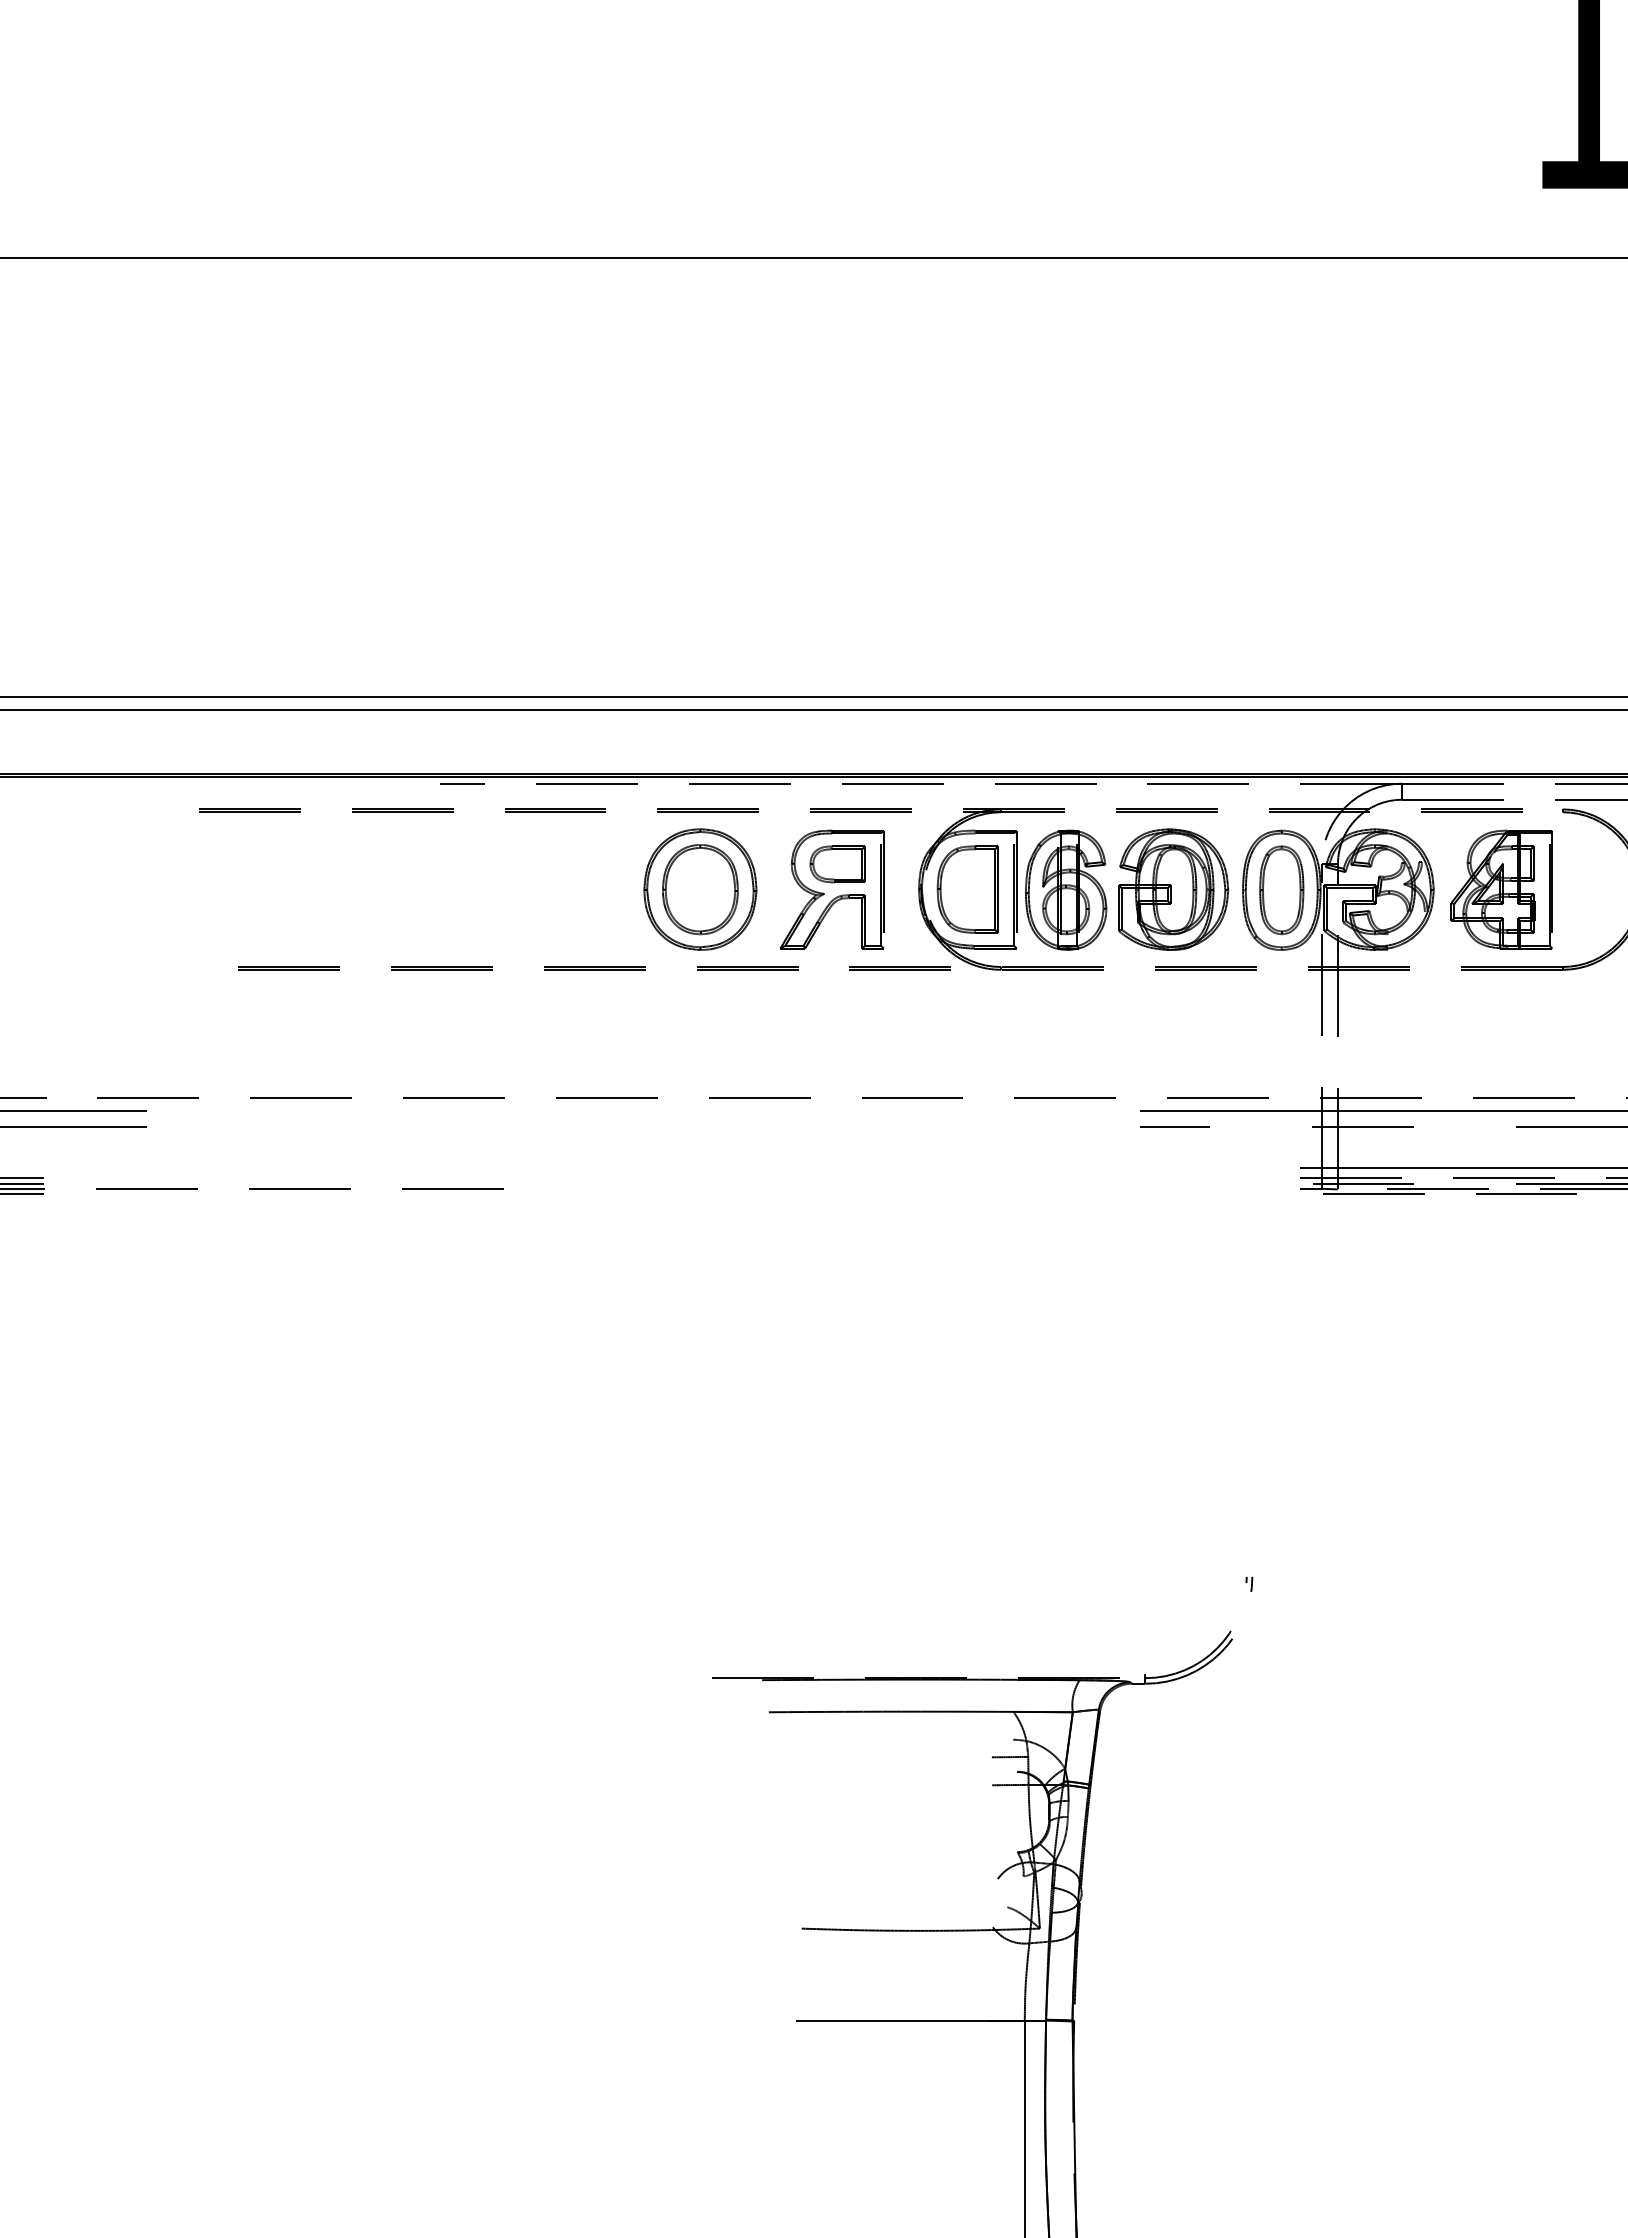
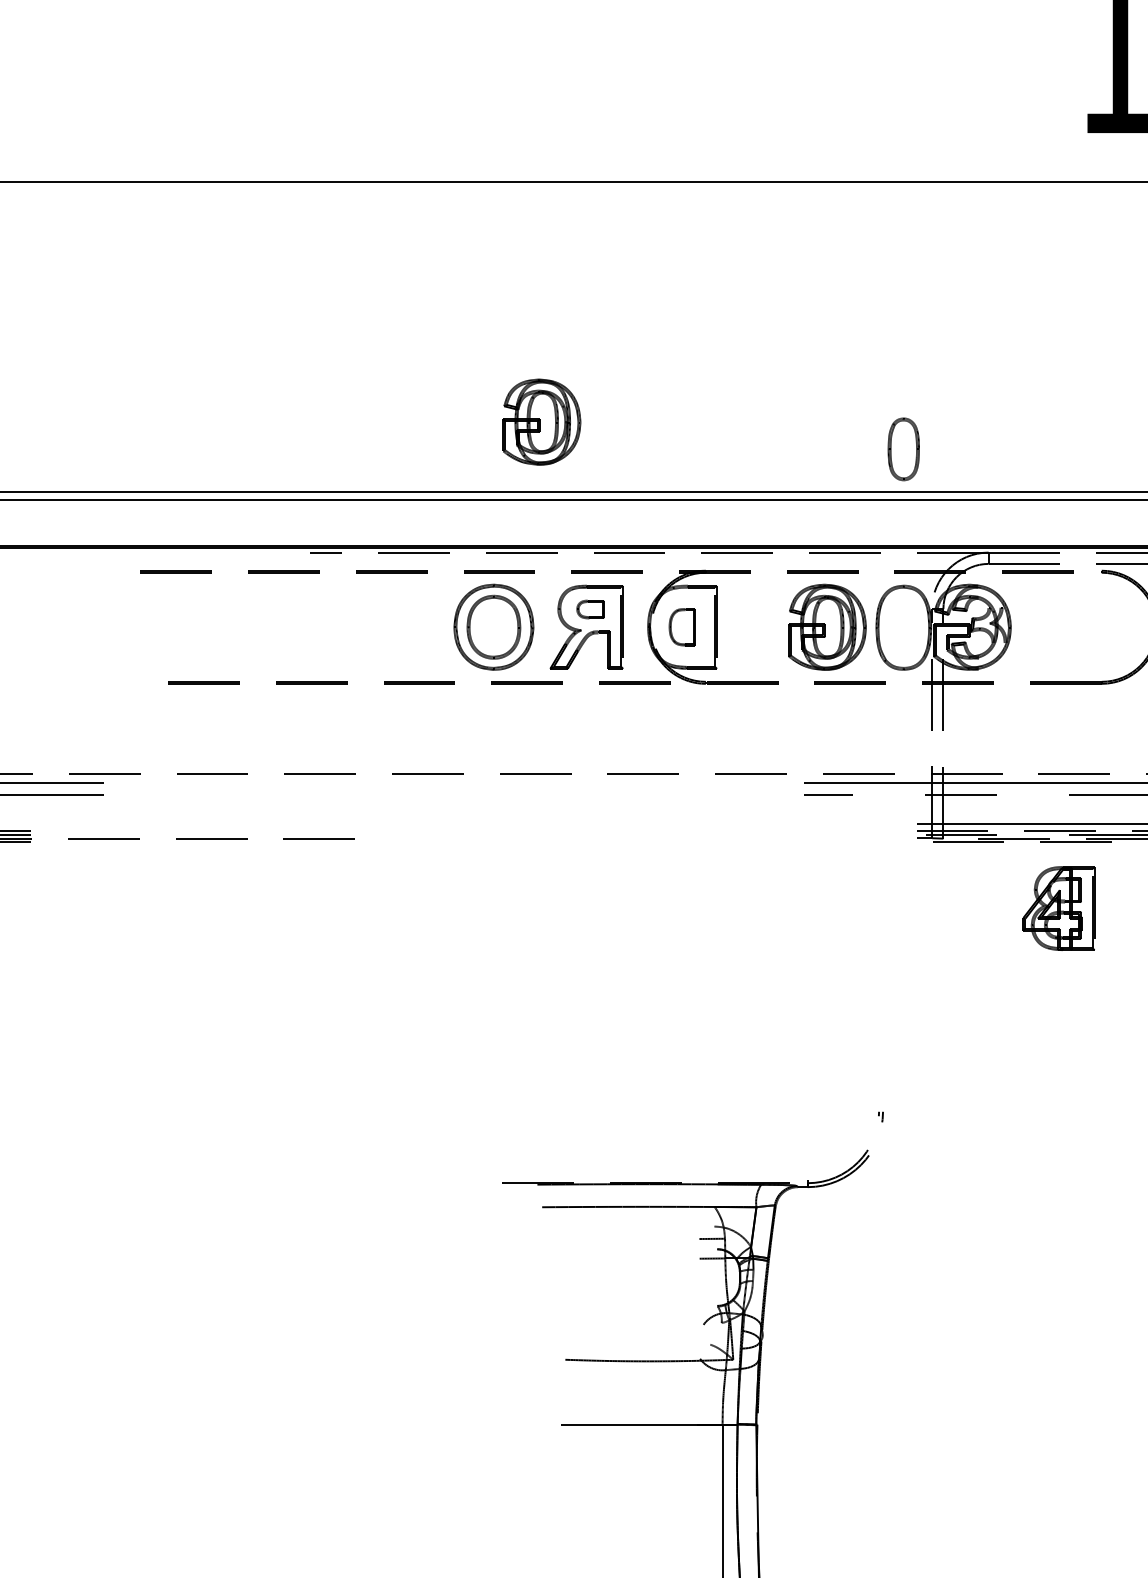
part: (768, 598) -> (541, 422), added
part: (837, 864) -> (590, 609), size x0.7
part: (967, 889) -> (682, 627), size x0.6
part: (1066, 889) -> (752, 627), removed
part: (1501, 889) -> (1058, 908), moved
part: (1281, 890) -> (903, 449), moved

